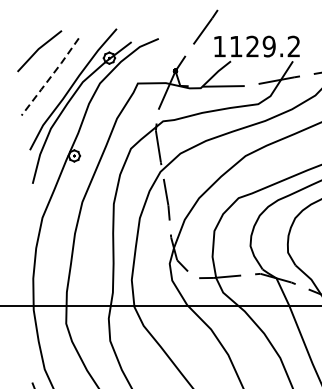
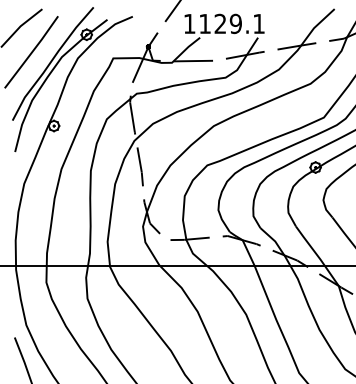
text: (293, 46) -> (258, 23), 1129.2 -> 1129.1
line: (50, 77) -> (31, 52), dashed -> solid

